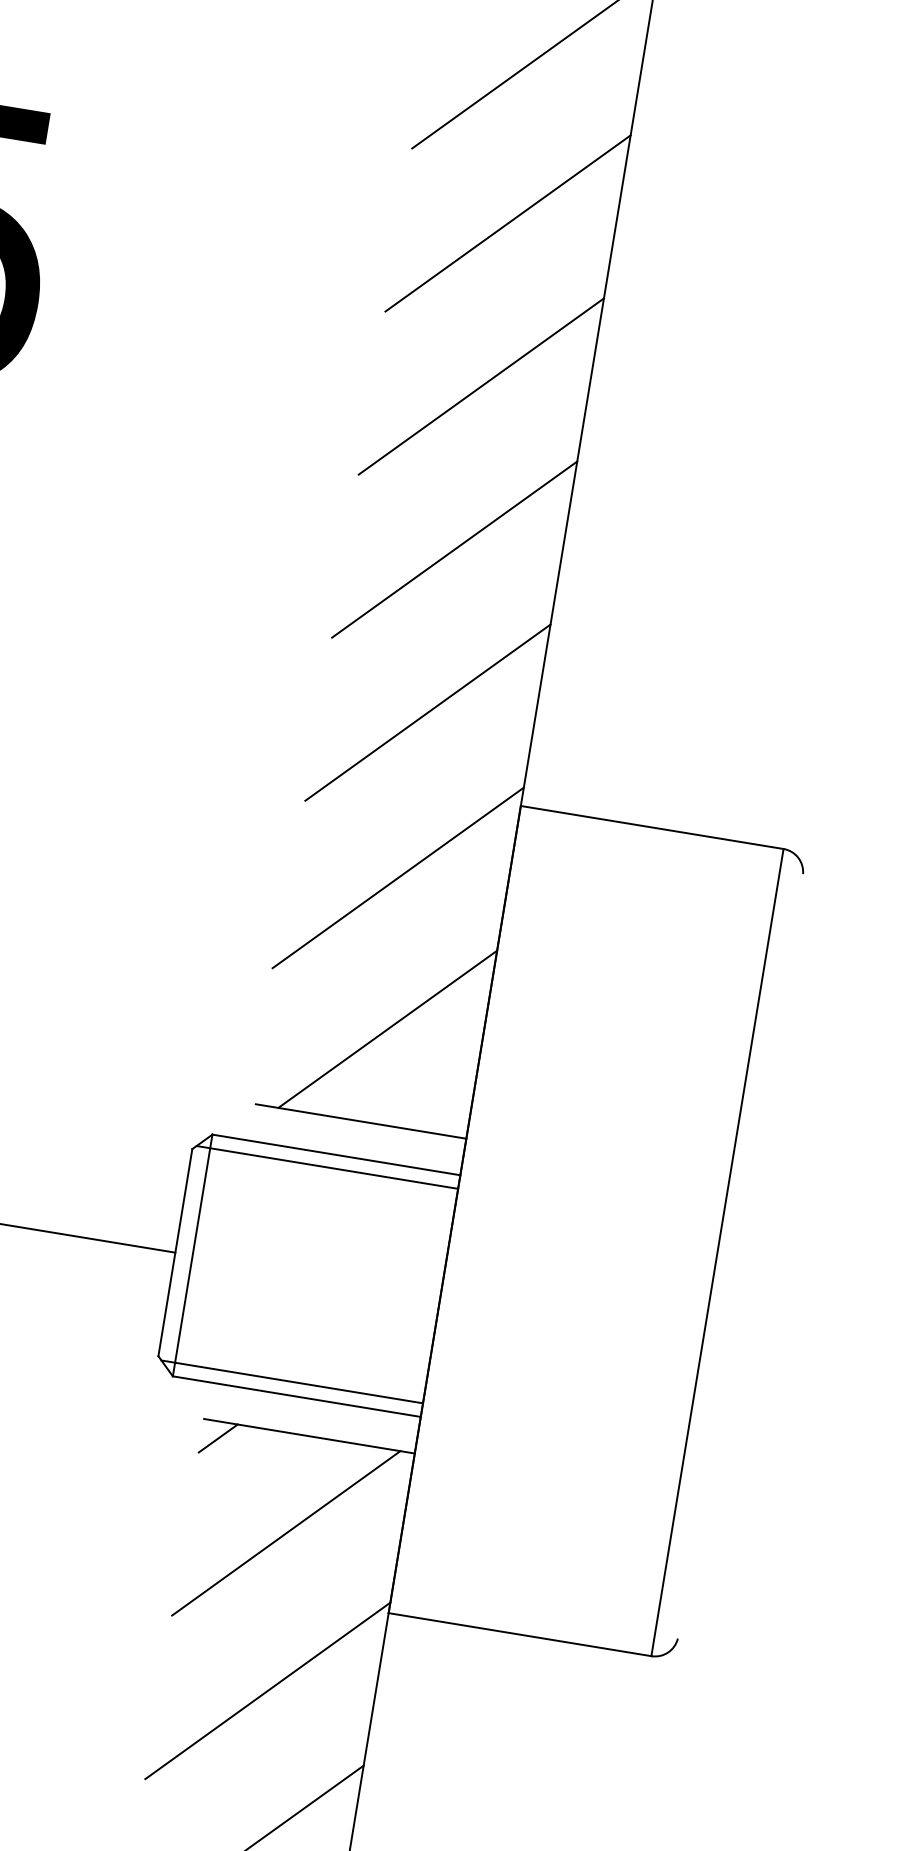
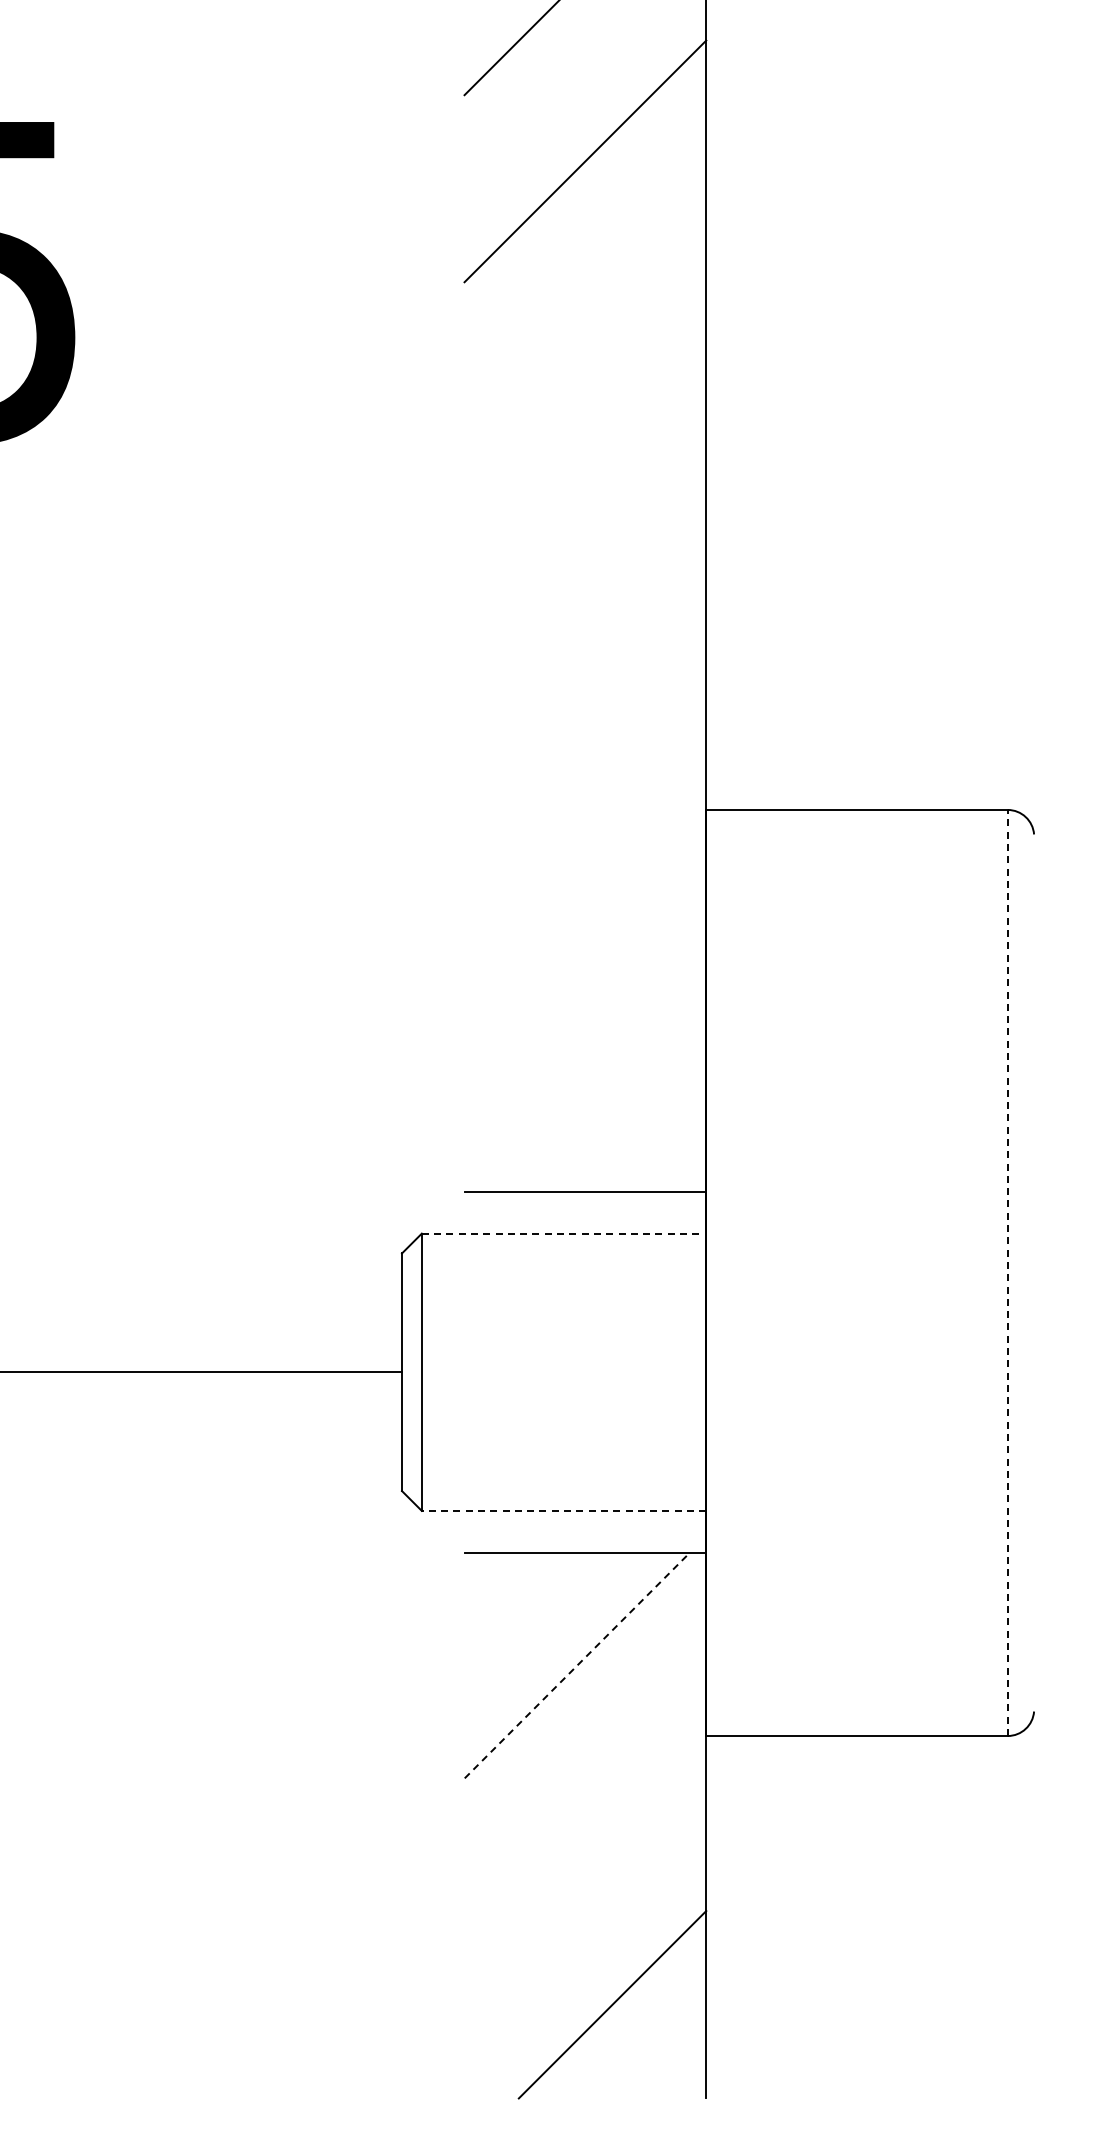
line: (481, 386) -> (585, 348), removed
line: (454, 549) -> (585, 535), removed
line: (428, 712) -> (585, 722), removed
line: (398, 877) -> (582, 912), removed
line: (387, 1029) -> (598, 1083), removed
line: (336, 1154) -> (564, 1233), solid -> dashed
line: (327, 1167) -> (556, 1249), removed
line: (717, 1252) -> (1007, 1272), solid -> dashed
line: (292, 1382) -> (556, 1495), removed
line: (296, 1396) -> (563, 1510), solid -> dashed
line: (217, 1437) -> (483, 1571), removed
line: (286, 1533) -> (577, 1665), solid -> dashed
line: (267, 1691) -> (585, 1845), removed

